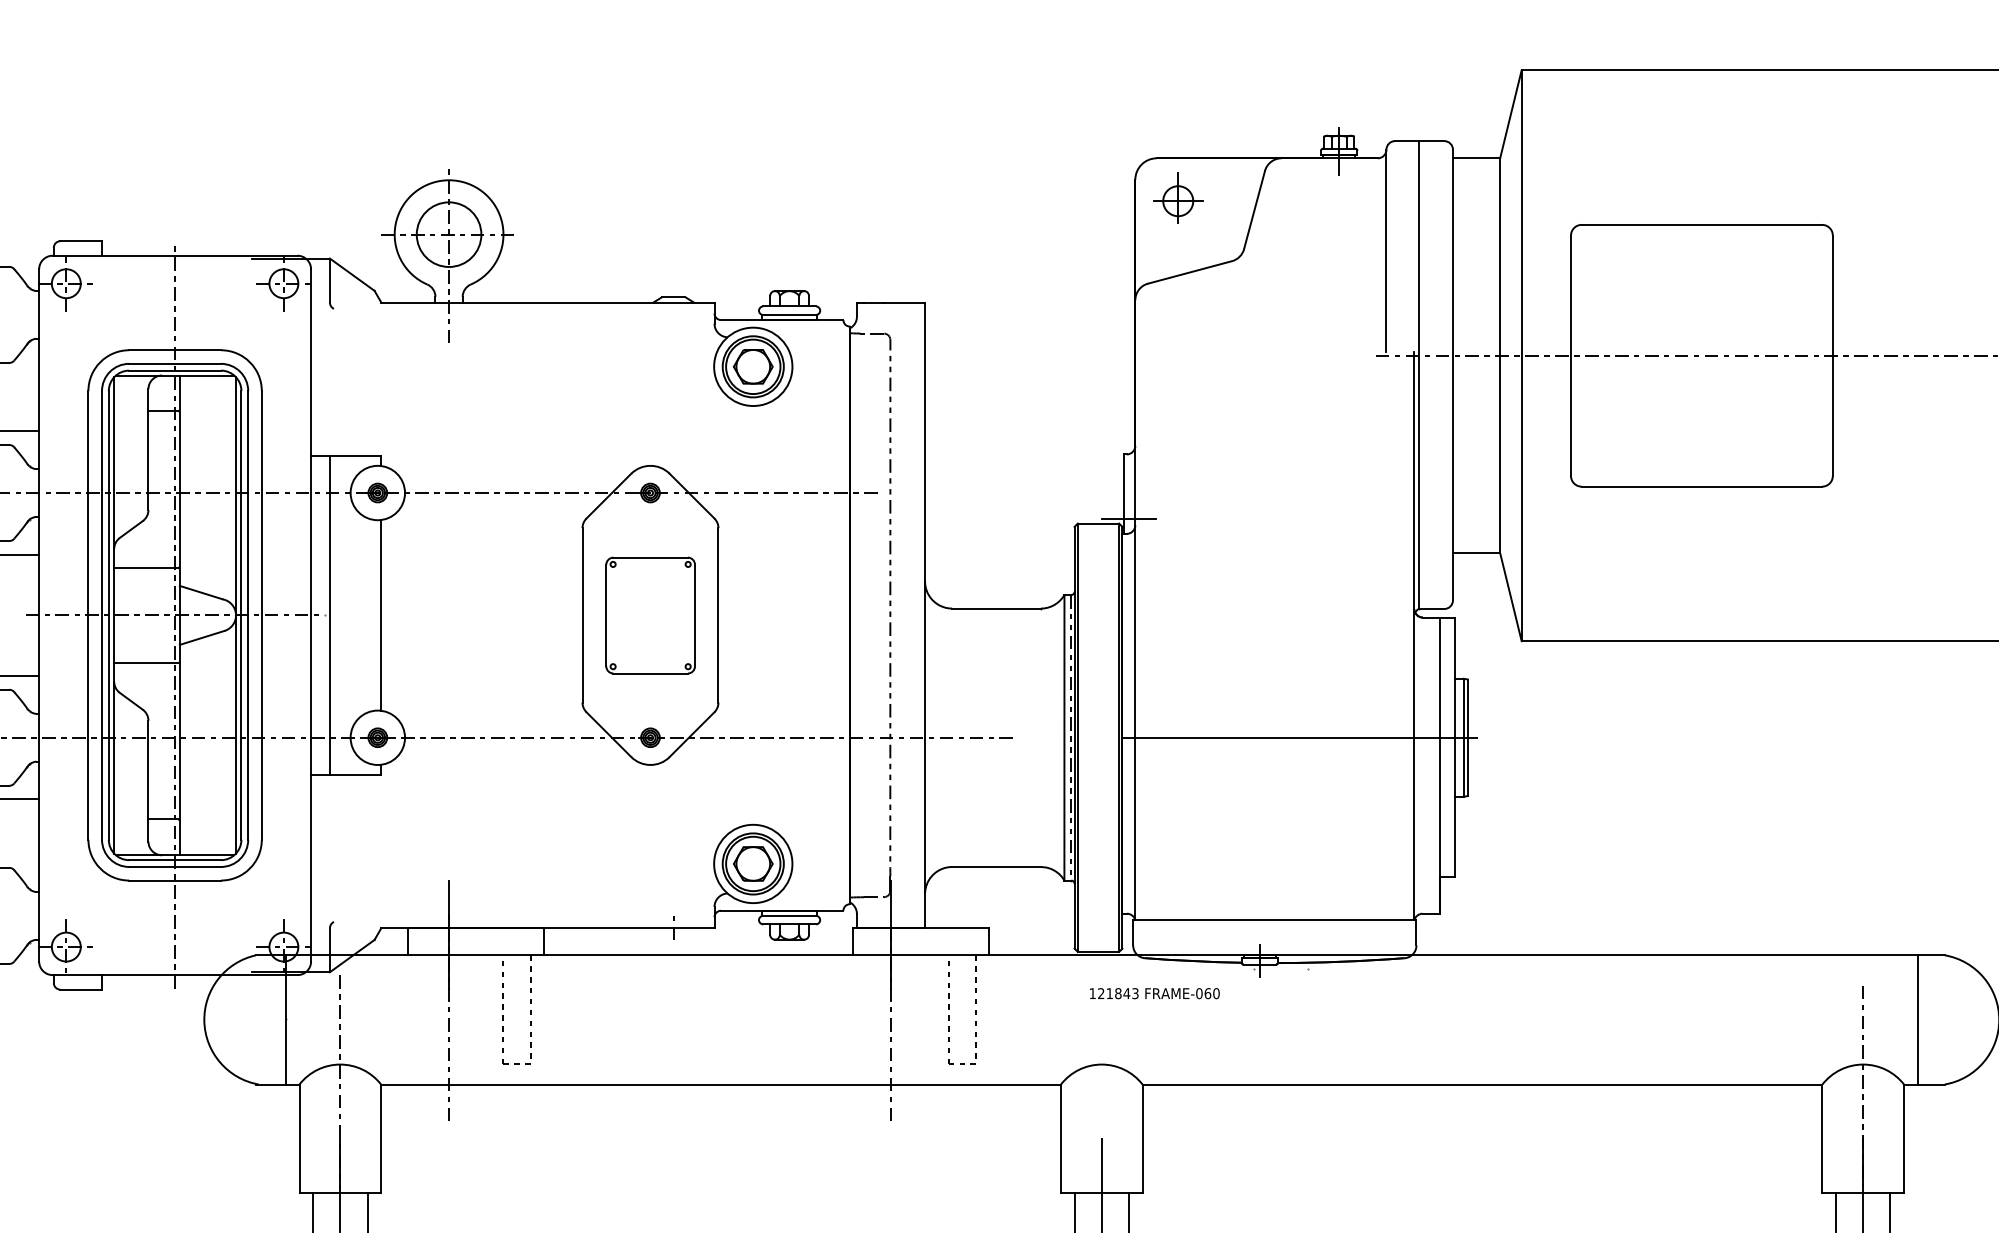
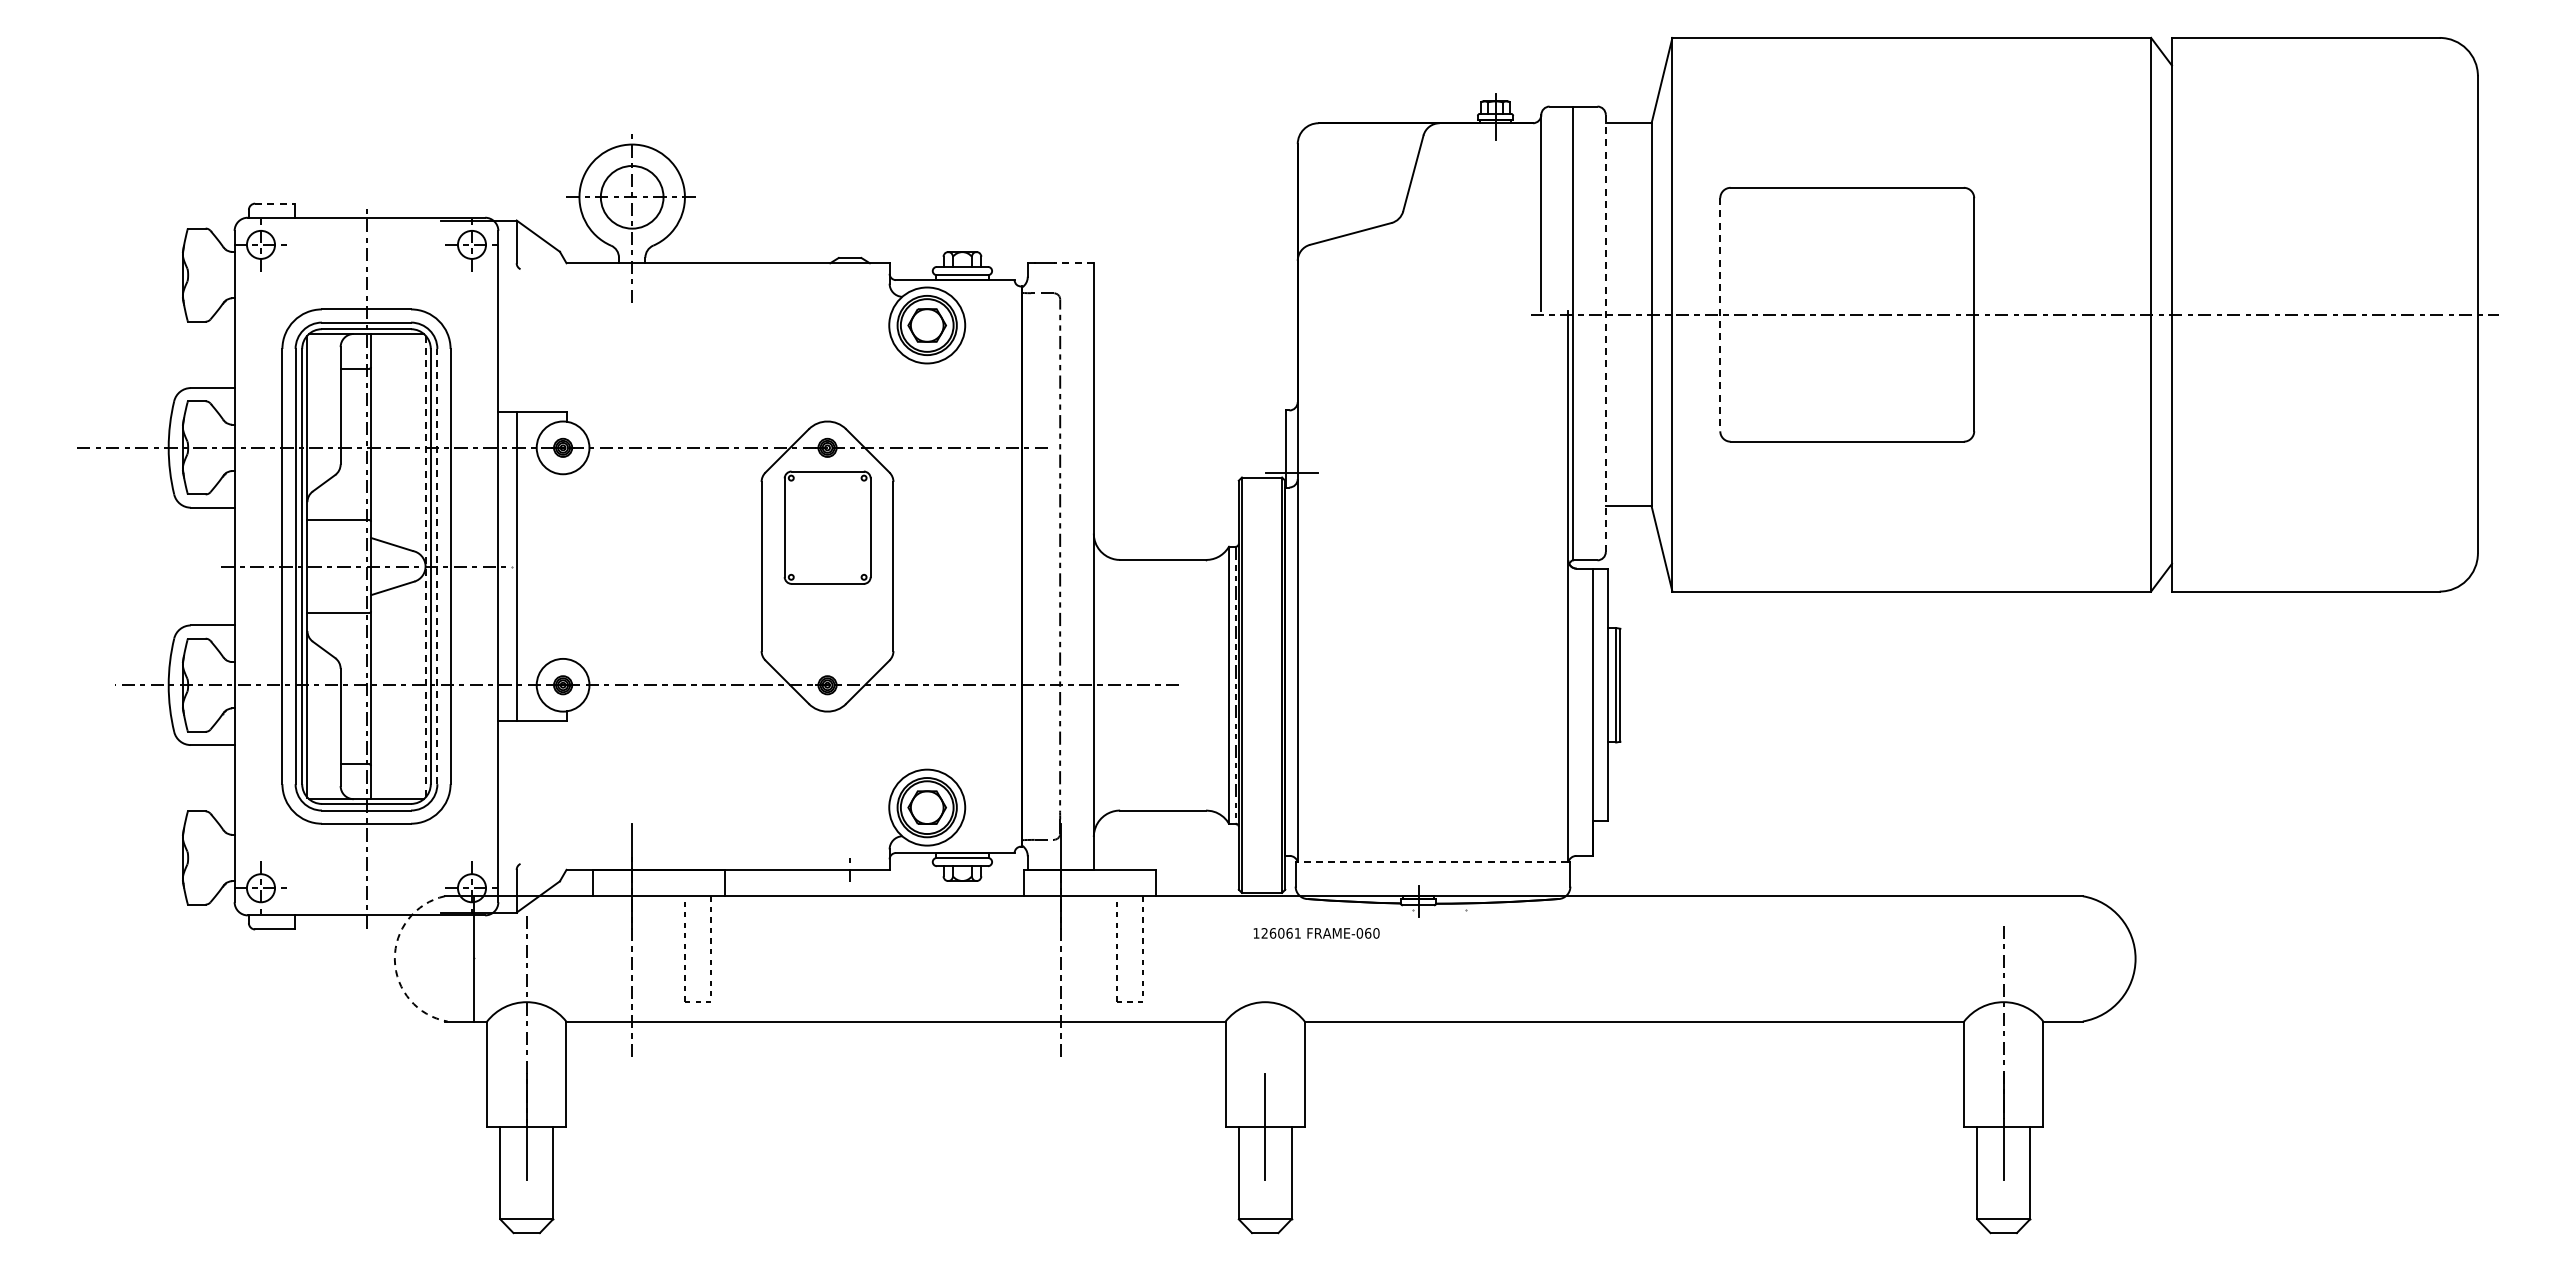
part: (1177, 197) -> (1338, 161), removed
line: (81, 241) -> (275, 203), solid -> dashed
line: (904, 302) -> (1073, 263), solid -> dashed
line: (1571, 355) -> (1720, 314), solid -> dashed
line: (1452, 375) -> (1605, 333), solid -> dashed
line: (235, 615) -> (425, 566), solid -> dashed
line: (248, 615) -> (437, 566), solid -> dashed
line: (381, 615) -> (566, 566), removed
part: (650, 615) -> (827, 527), moved
line: (1299, 738) -> (1456, 685), removed
line: (1274, 920) -> (1432, 862), solid -> dashed
text: (1121, 993) -> (1284, 933), 121843 -> 126061
line: (1917, 1019) -> (2056, 958), removed
arc: (203, 1020) -> (394, 959), solid -> dashed

